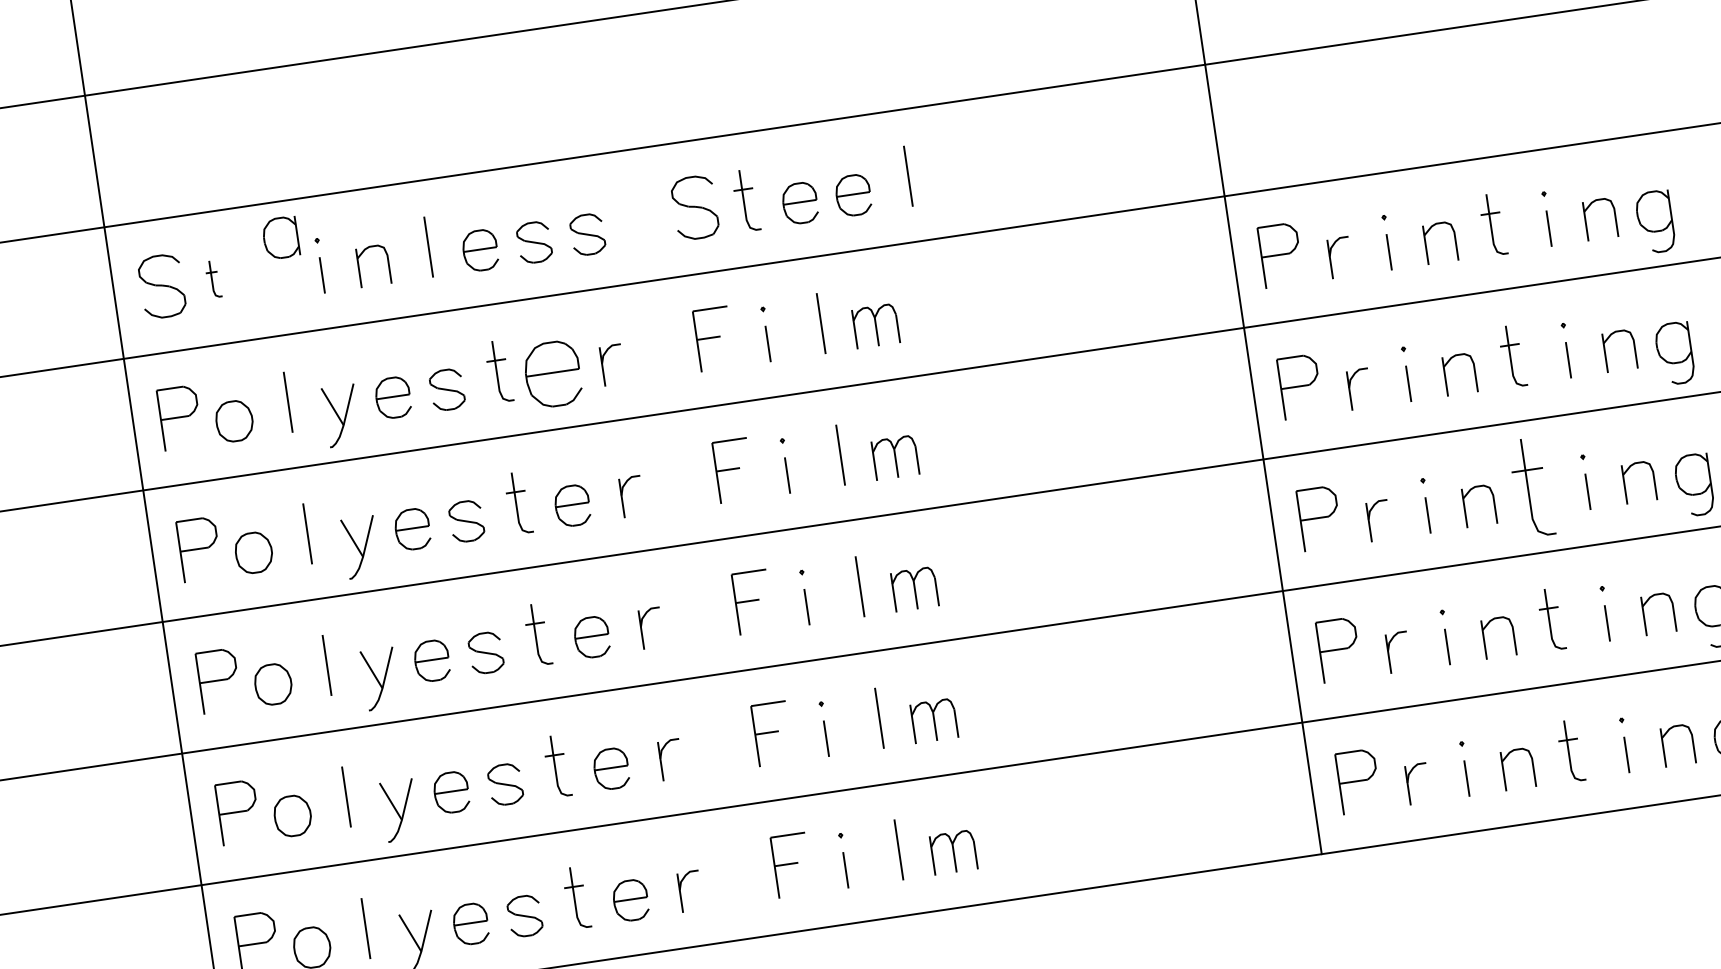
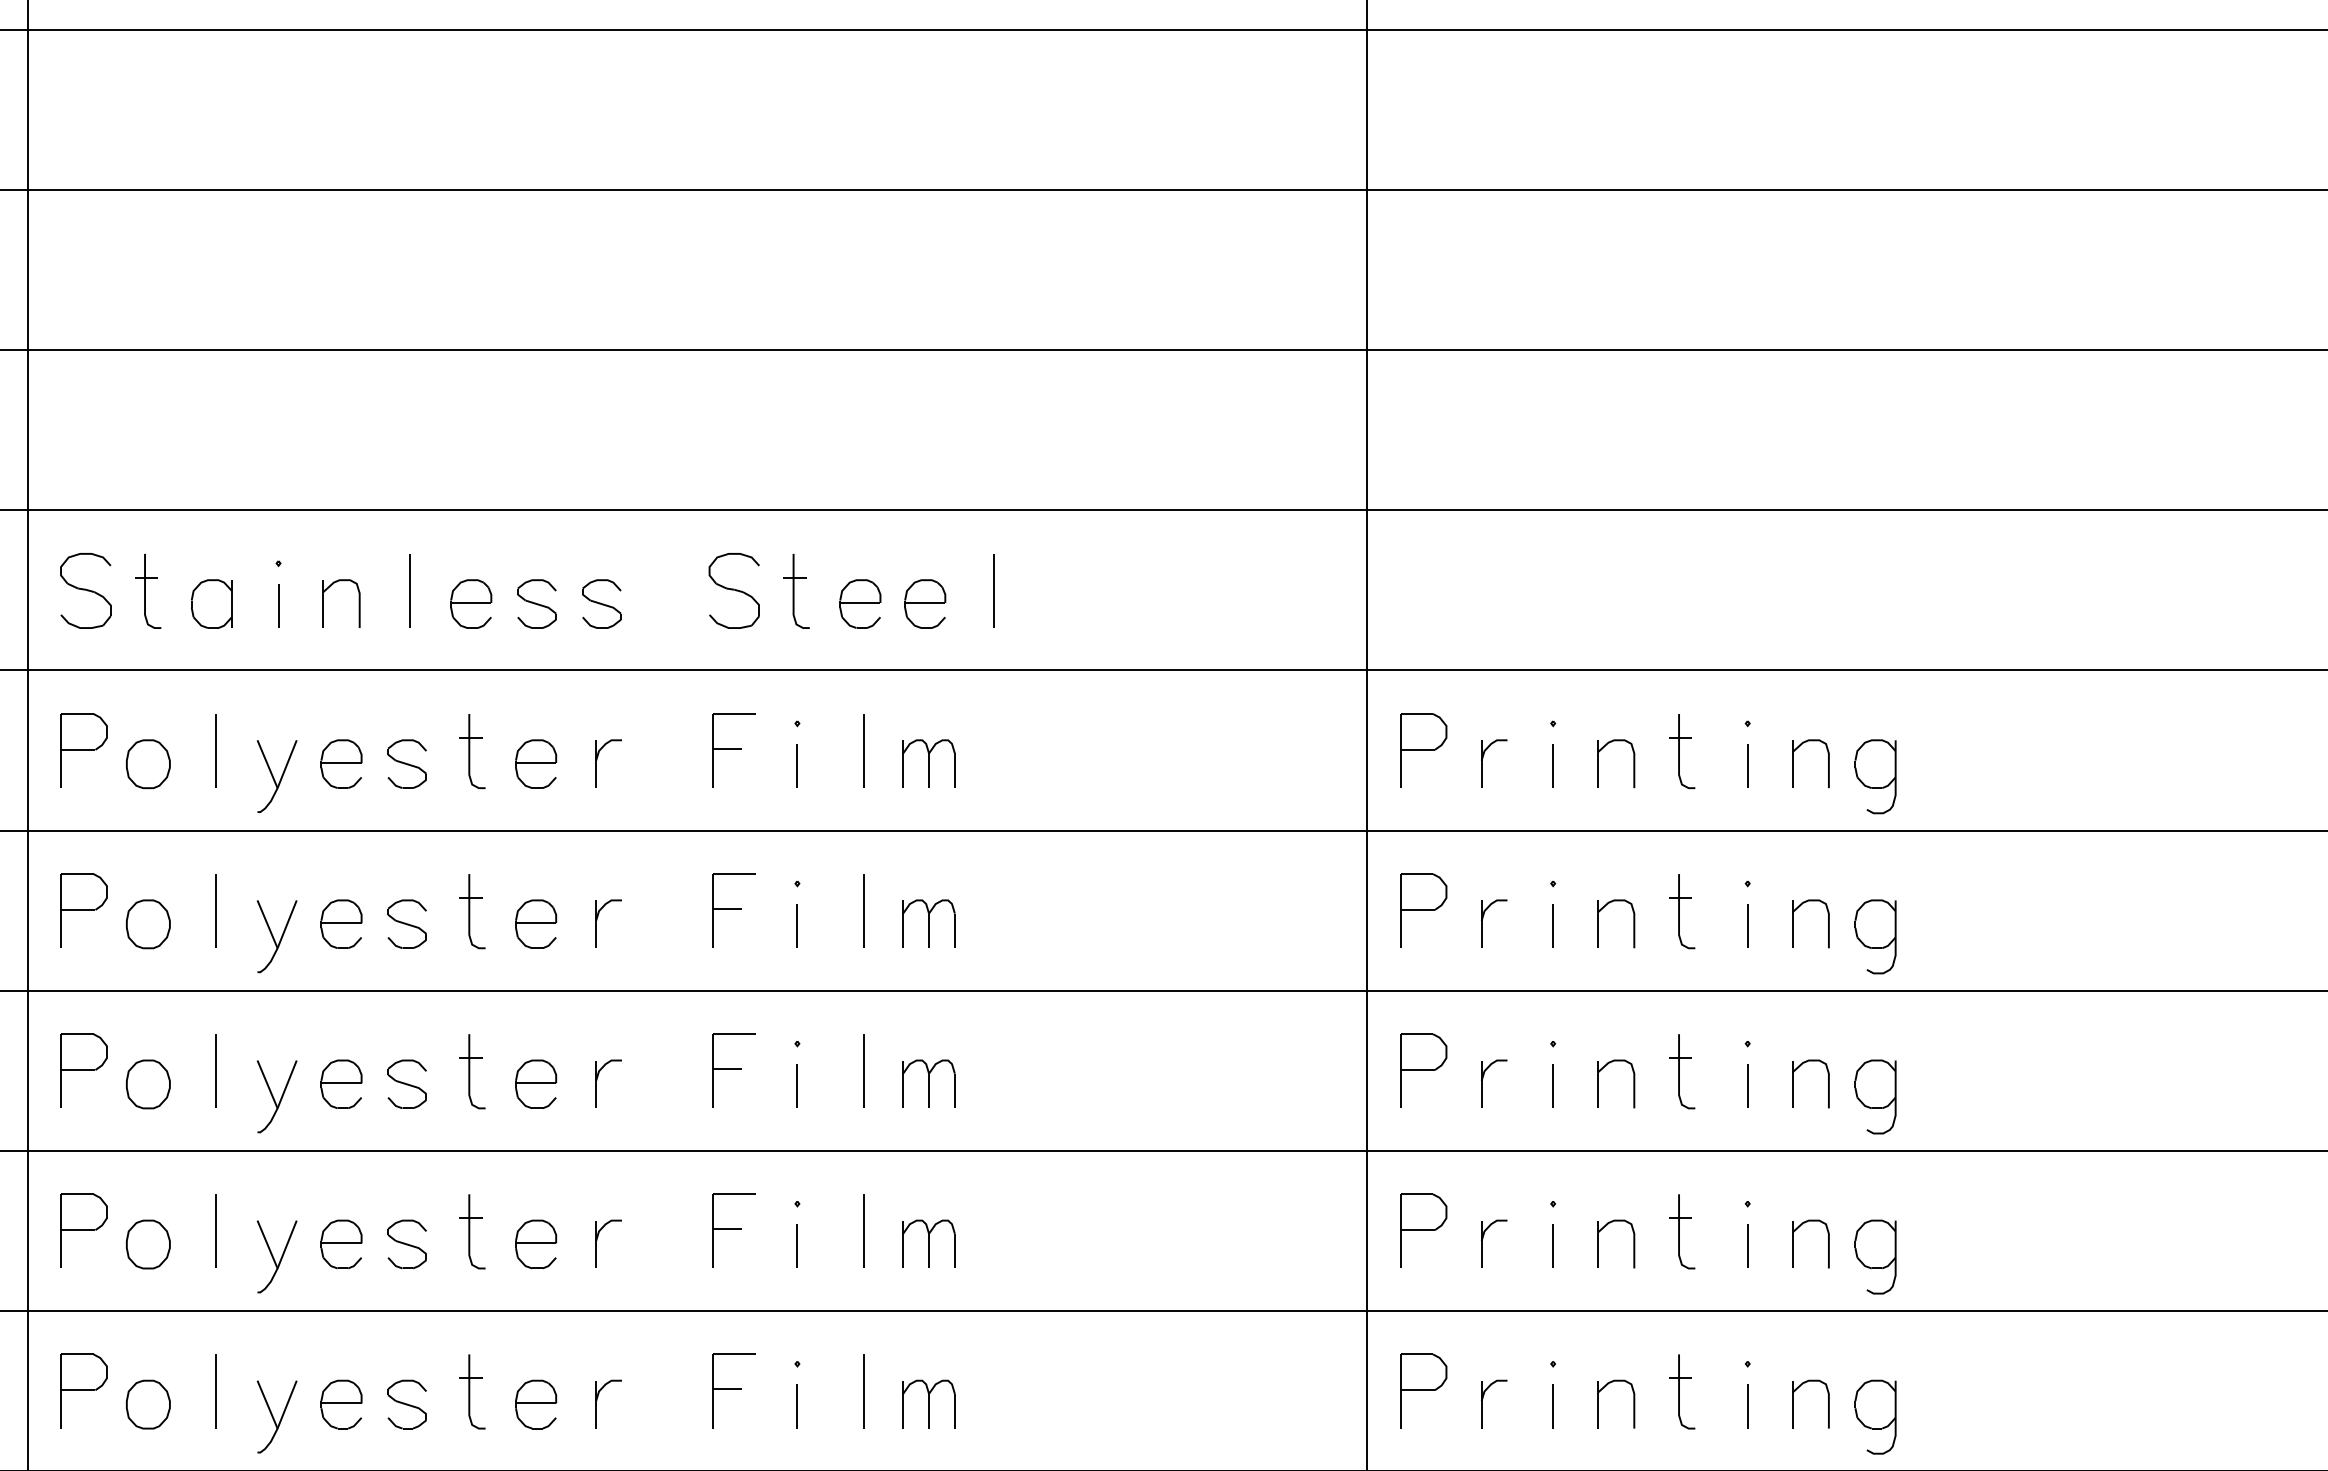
part: (280, 237) -> (211, 603), moved
part: (213, 278) -> (148, 590), size x1.67
part: (553, 373) -> (536, 763), size x0.62
part: (1532, 487) -> (1682, 1071), size x0.62

